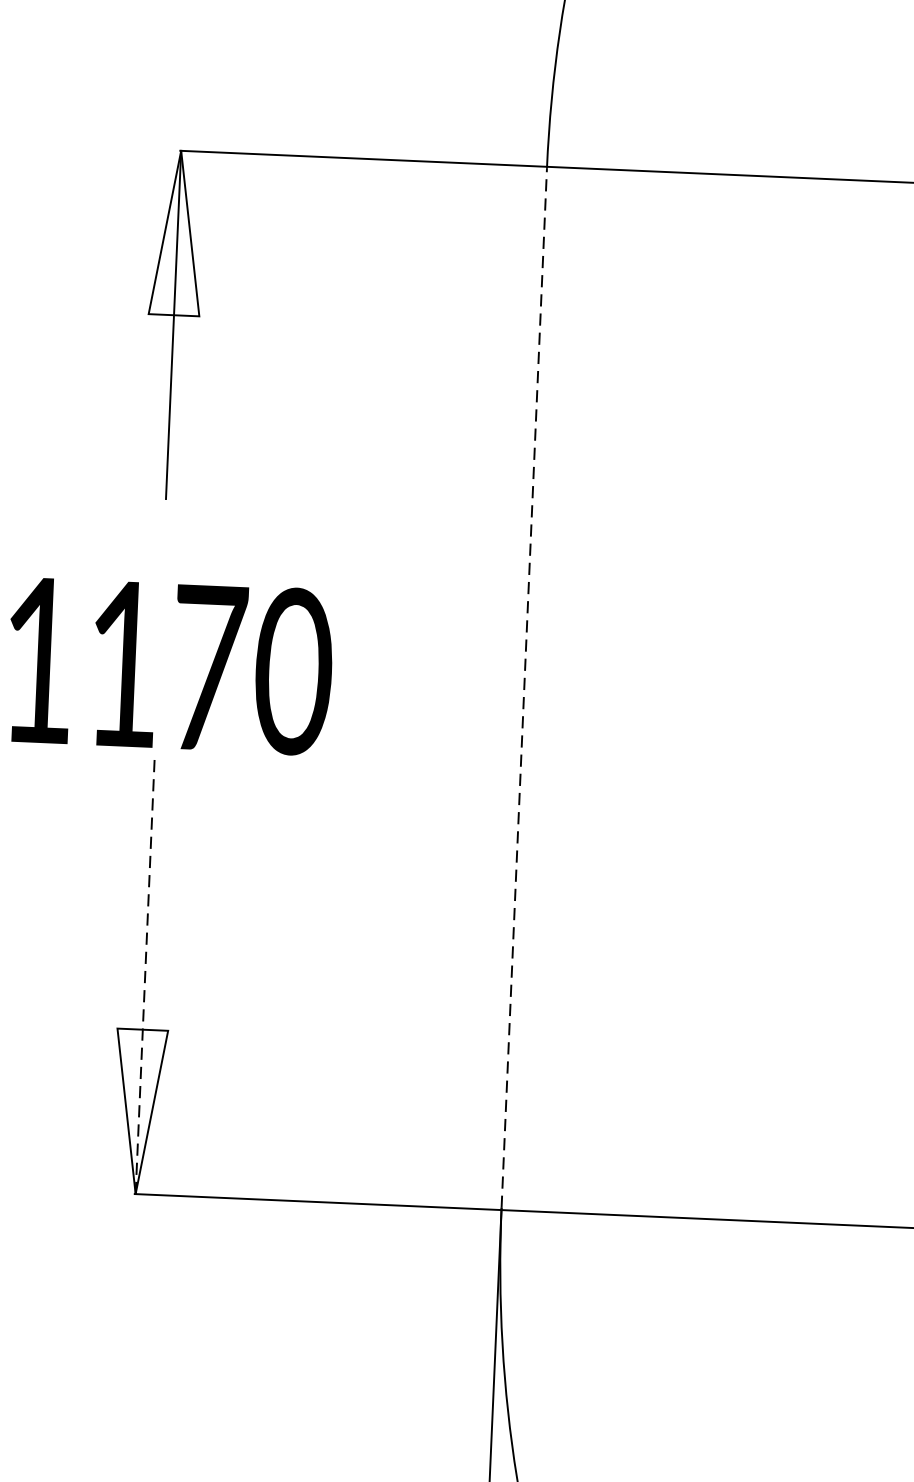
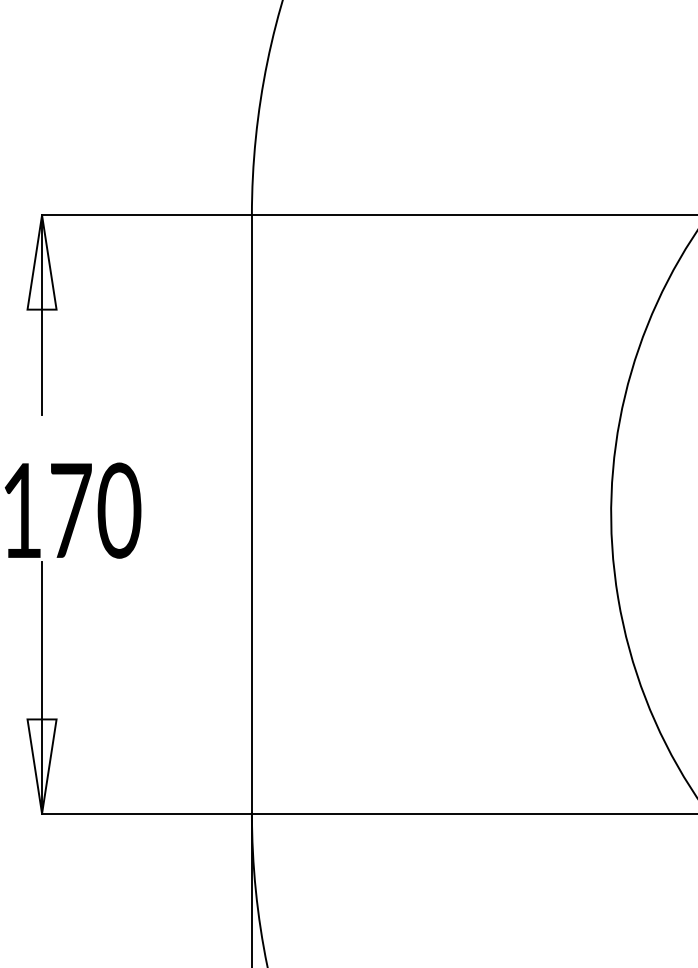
line: (523, 686) -> (251, 513), dashed -> solid
line: (146, 974) -> (42, 687), dashed -> solid

